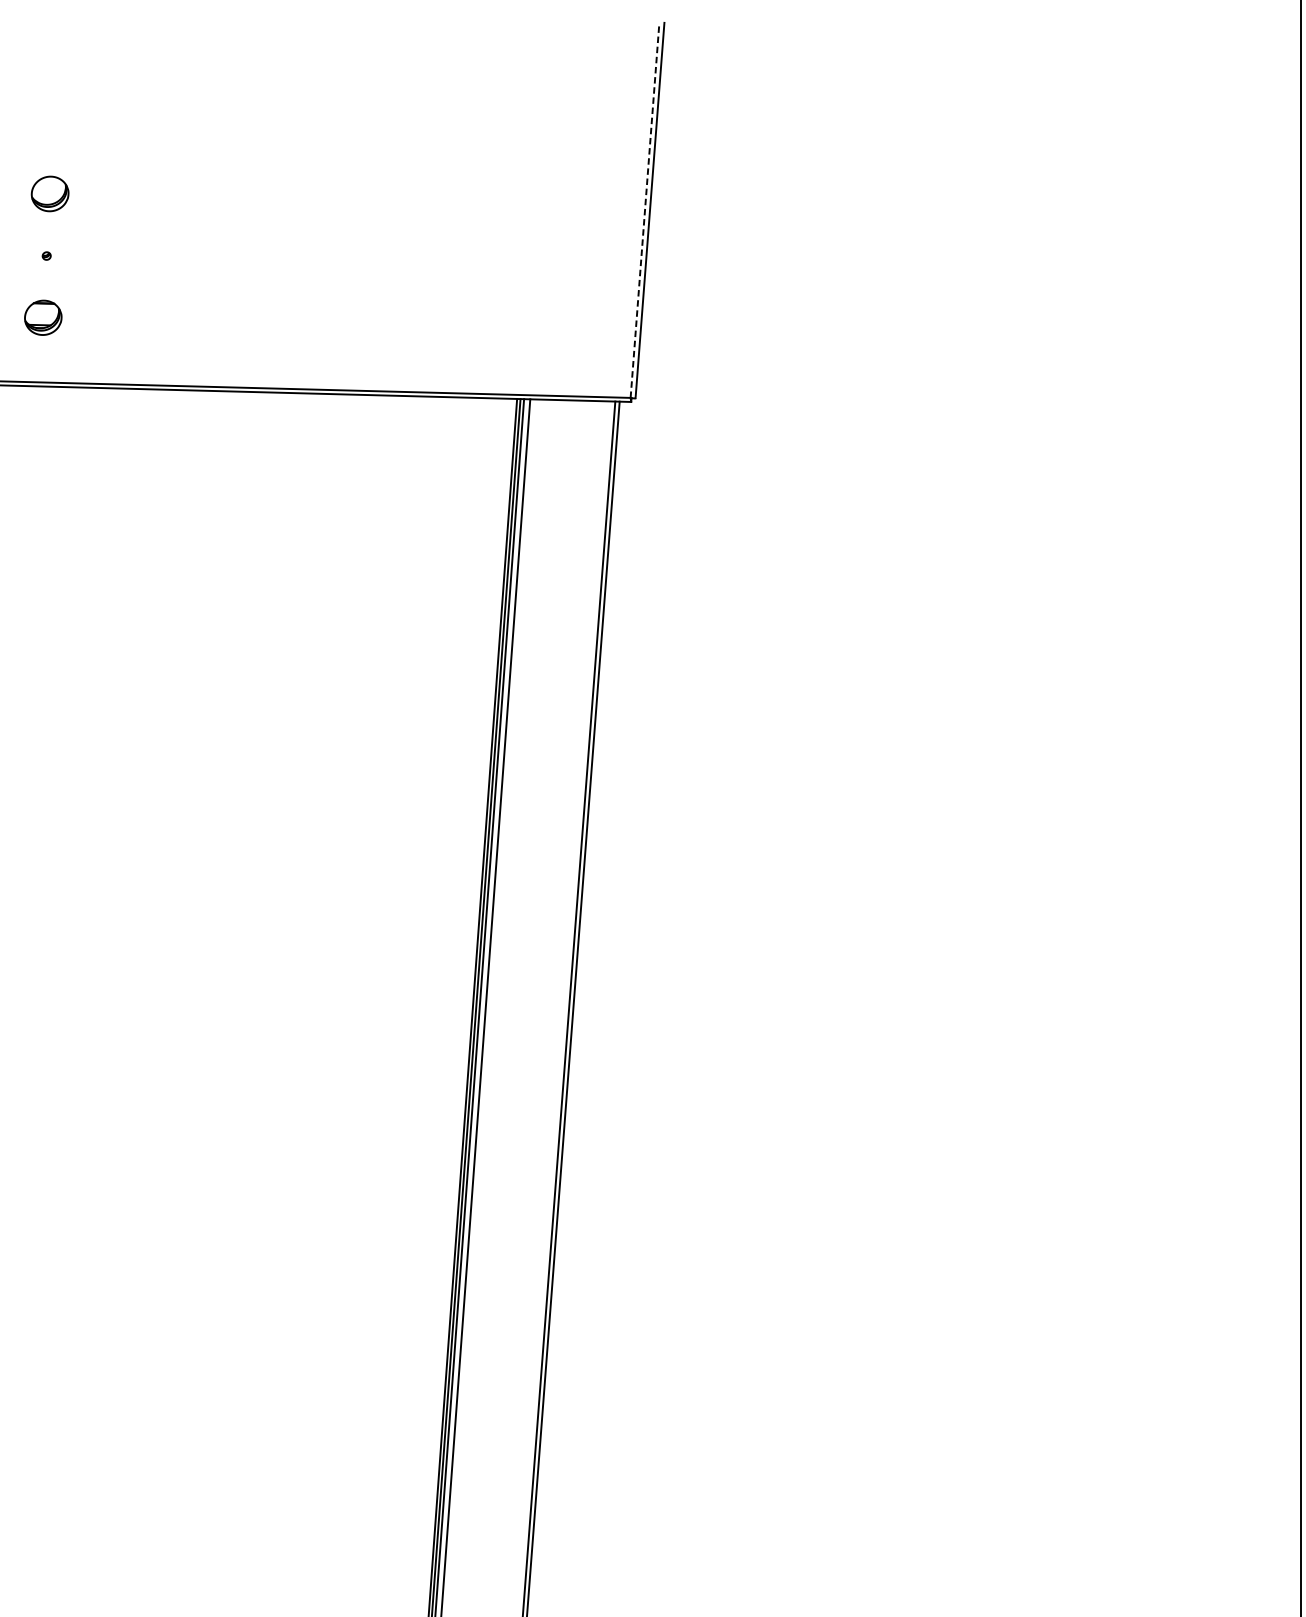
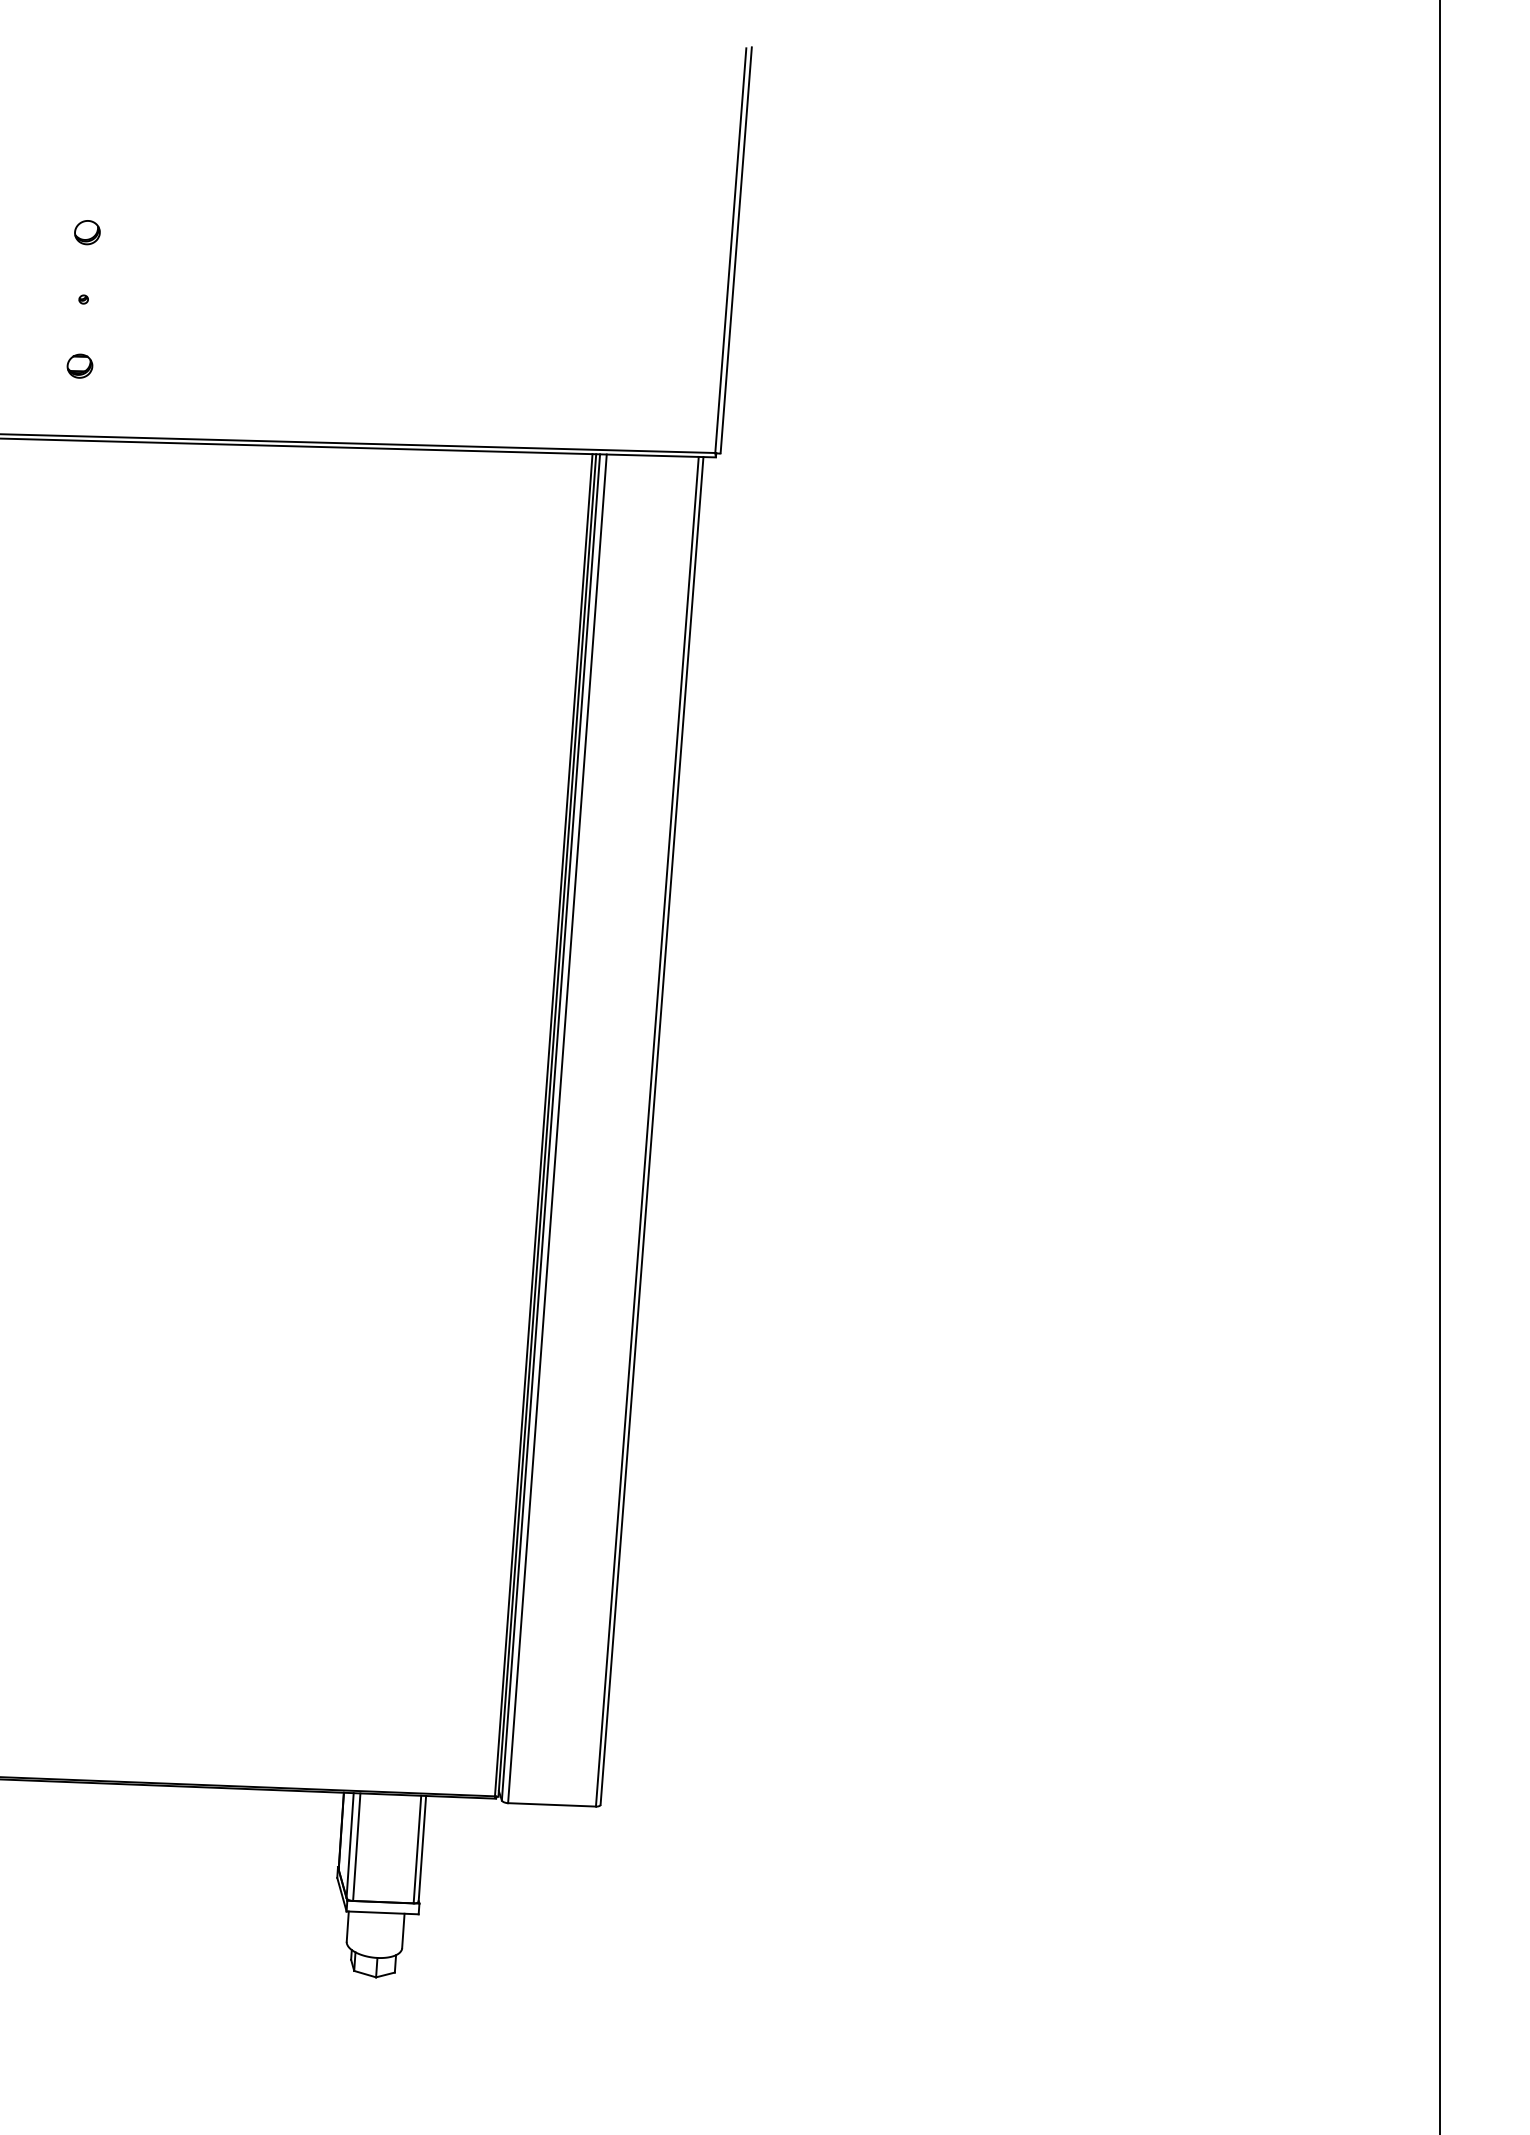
part: (50, 194) -> (87, 232), size x0.62
line: (644, 210) -> (730, 250), dashed -> solid
part: (42, 317) -> (79, 365), size x0.62

